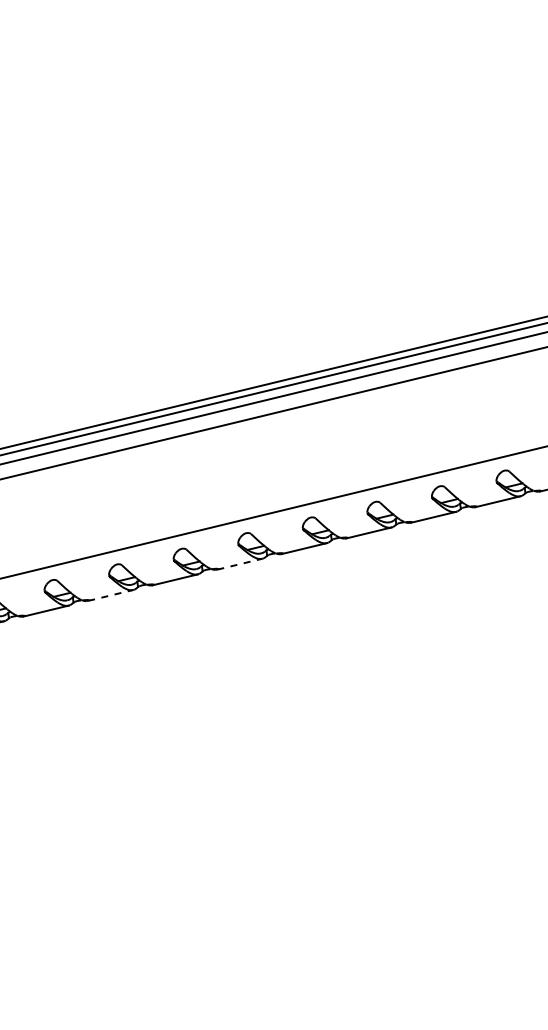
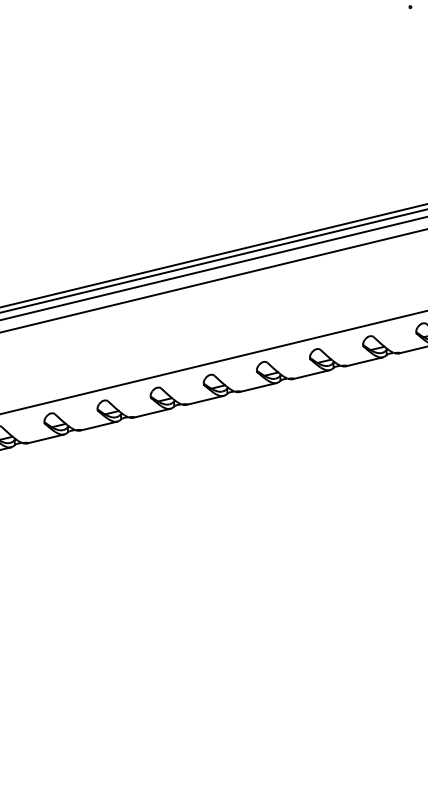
line: (240, 564) -> (152, 413), dashed -> solid
line: (111, 595) -> (46, 439), dashed -> solid

